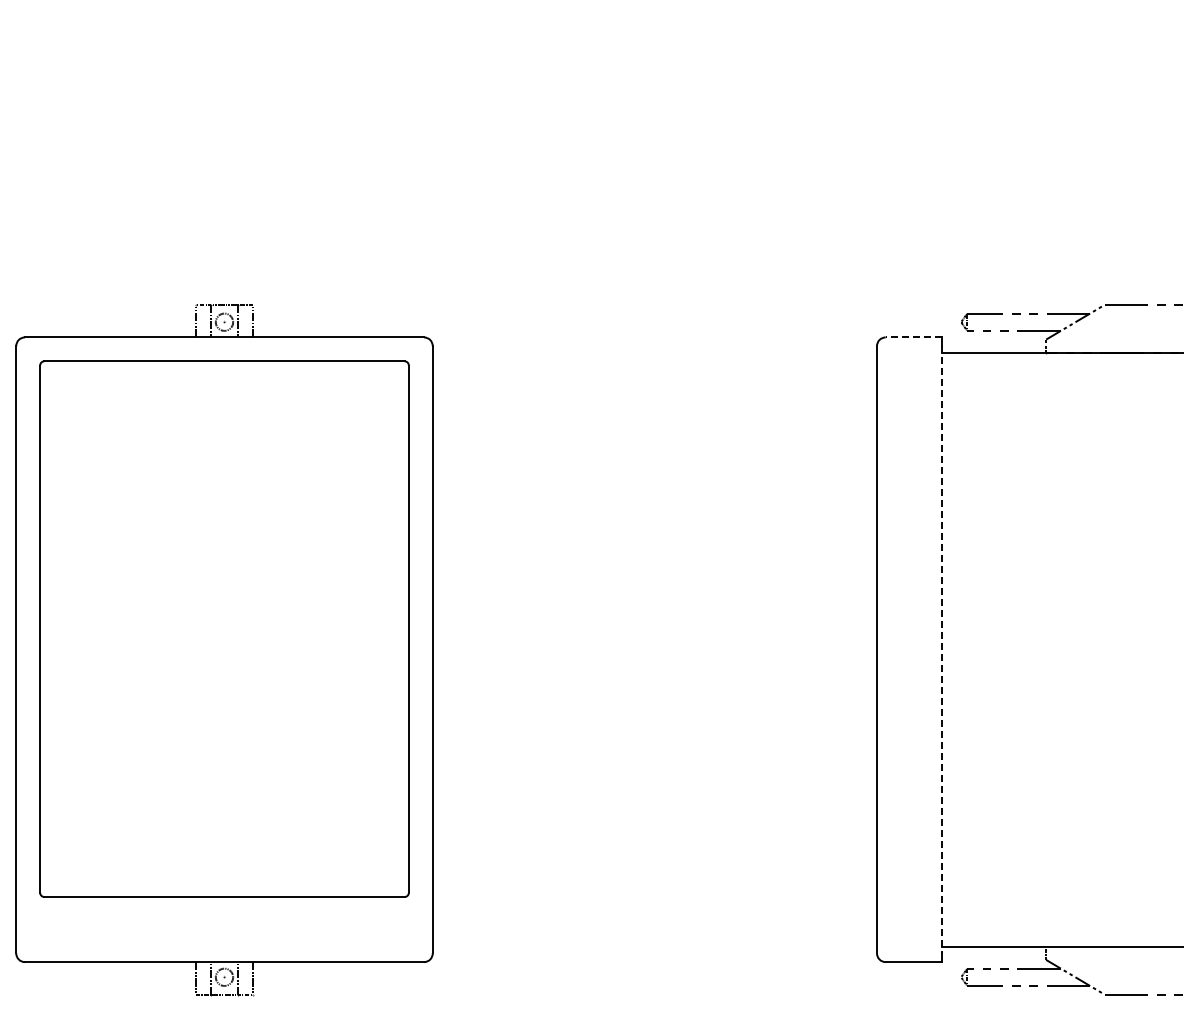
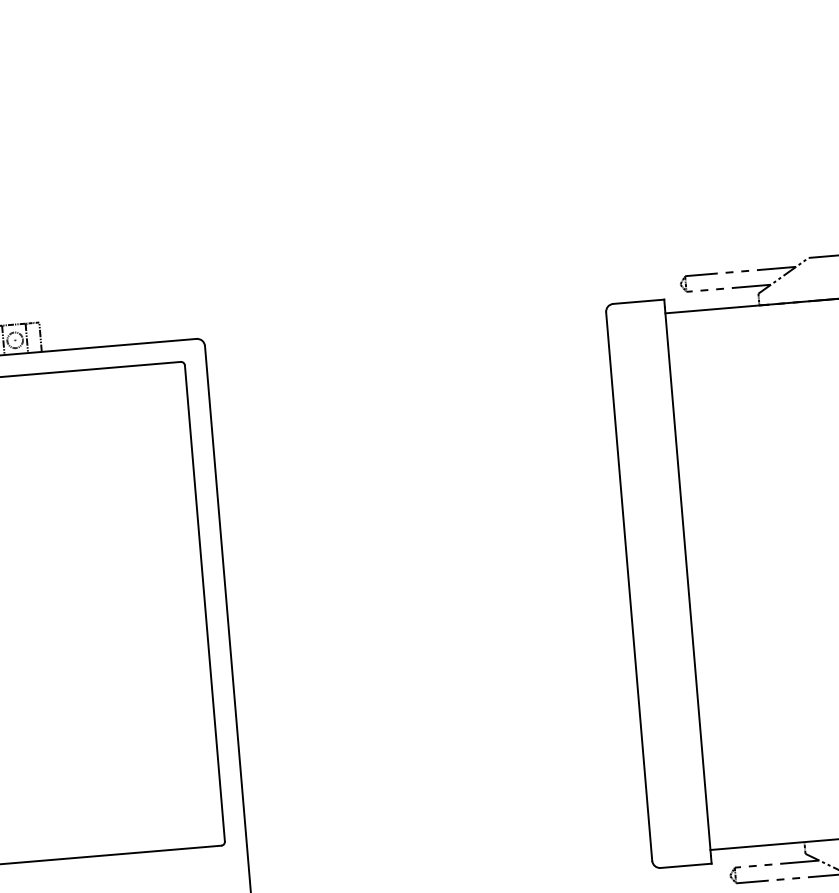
line: (913, 337) -> (638, 301), dashed -> solid
line: (942, 649) -> (688, 581), dashed -> solid

